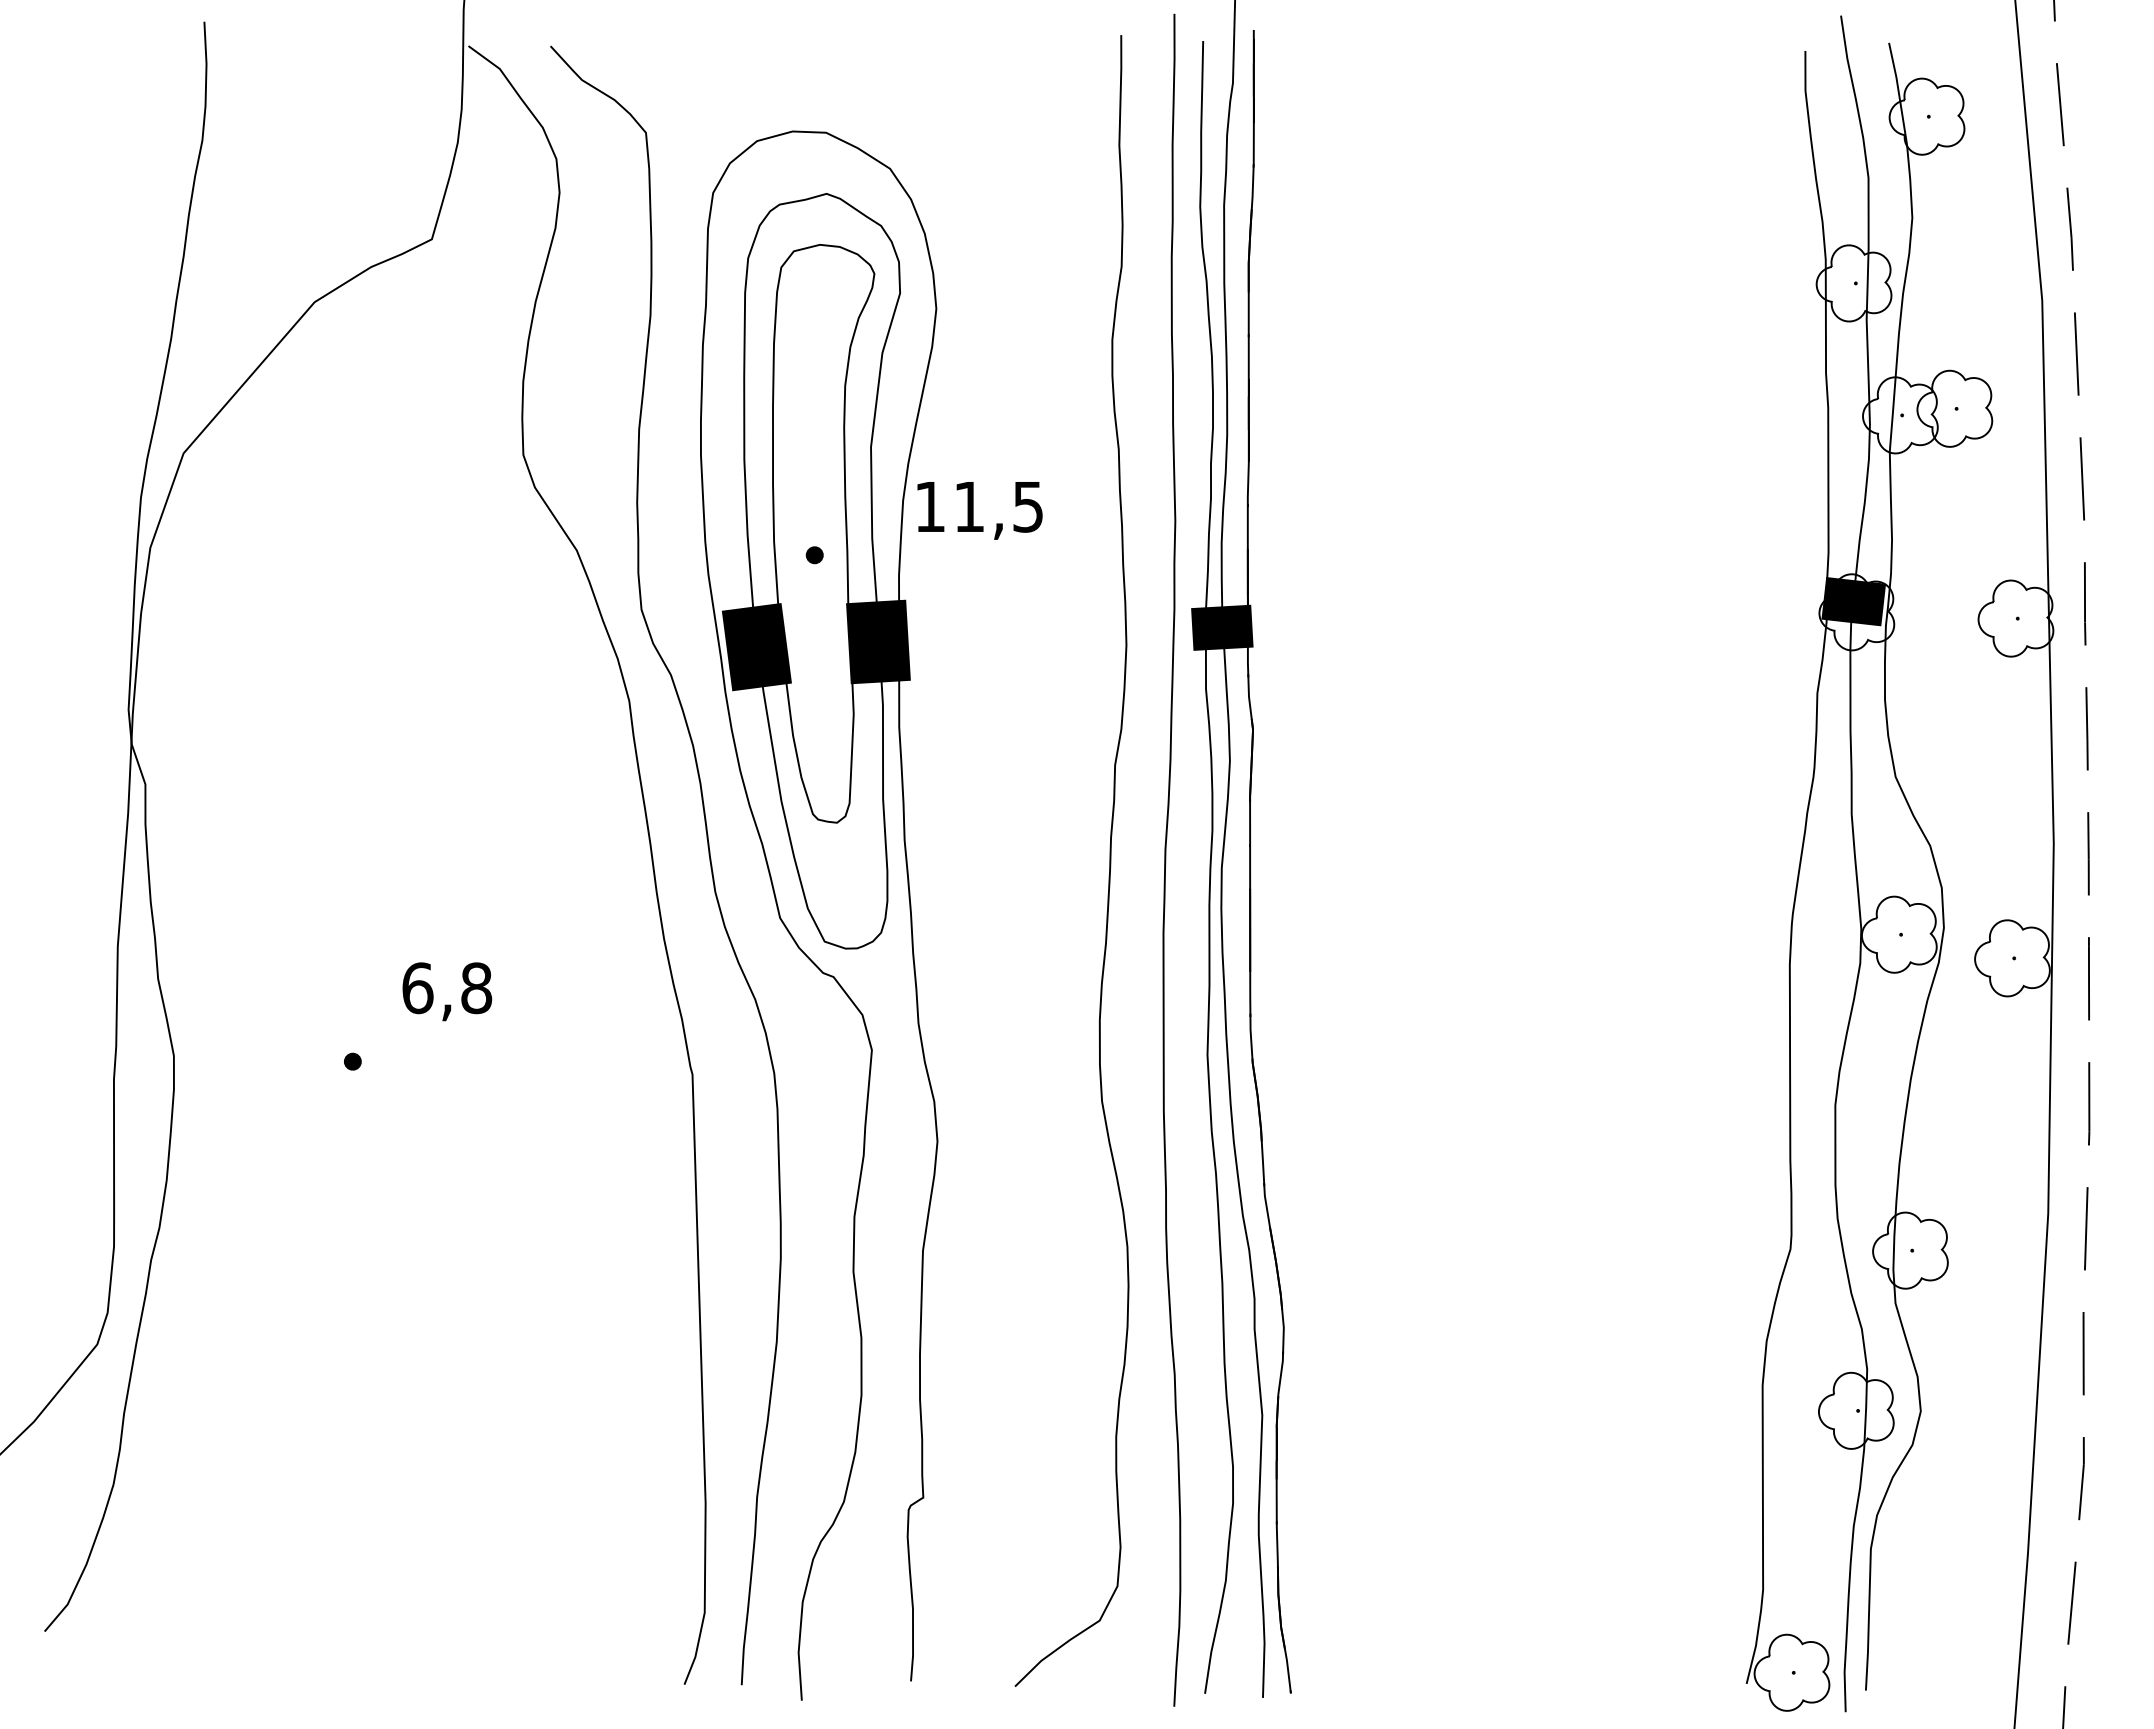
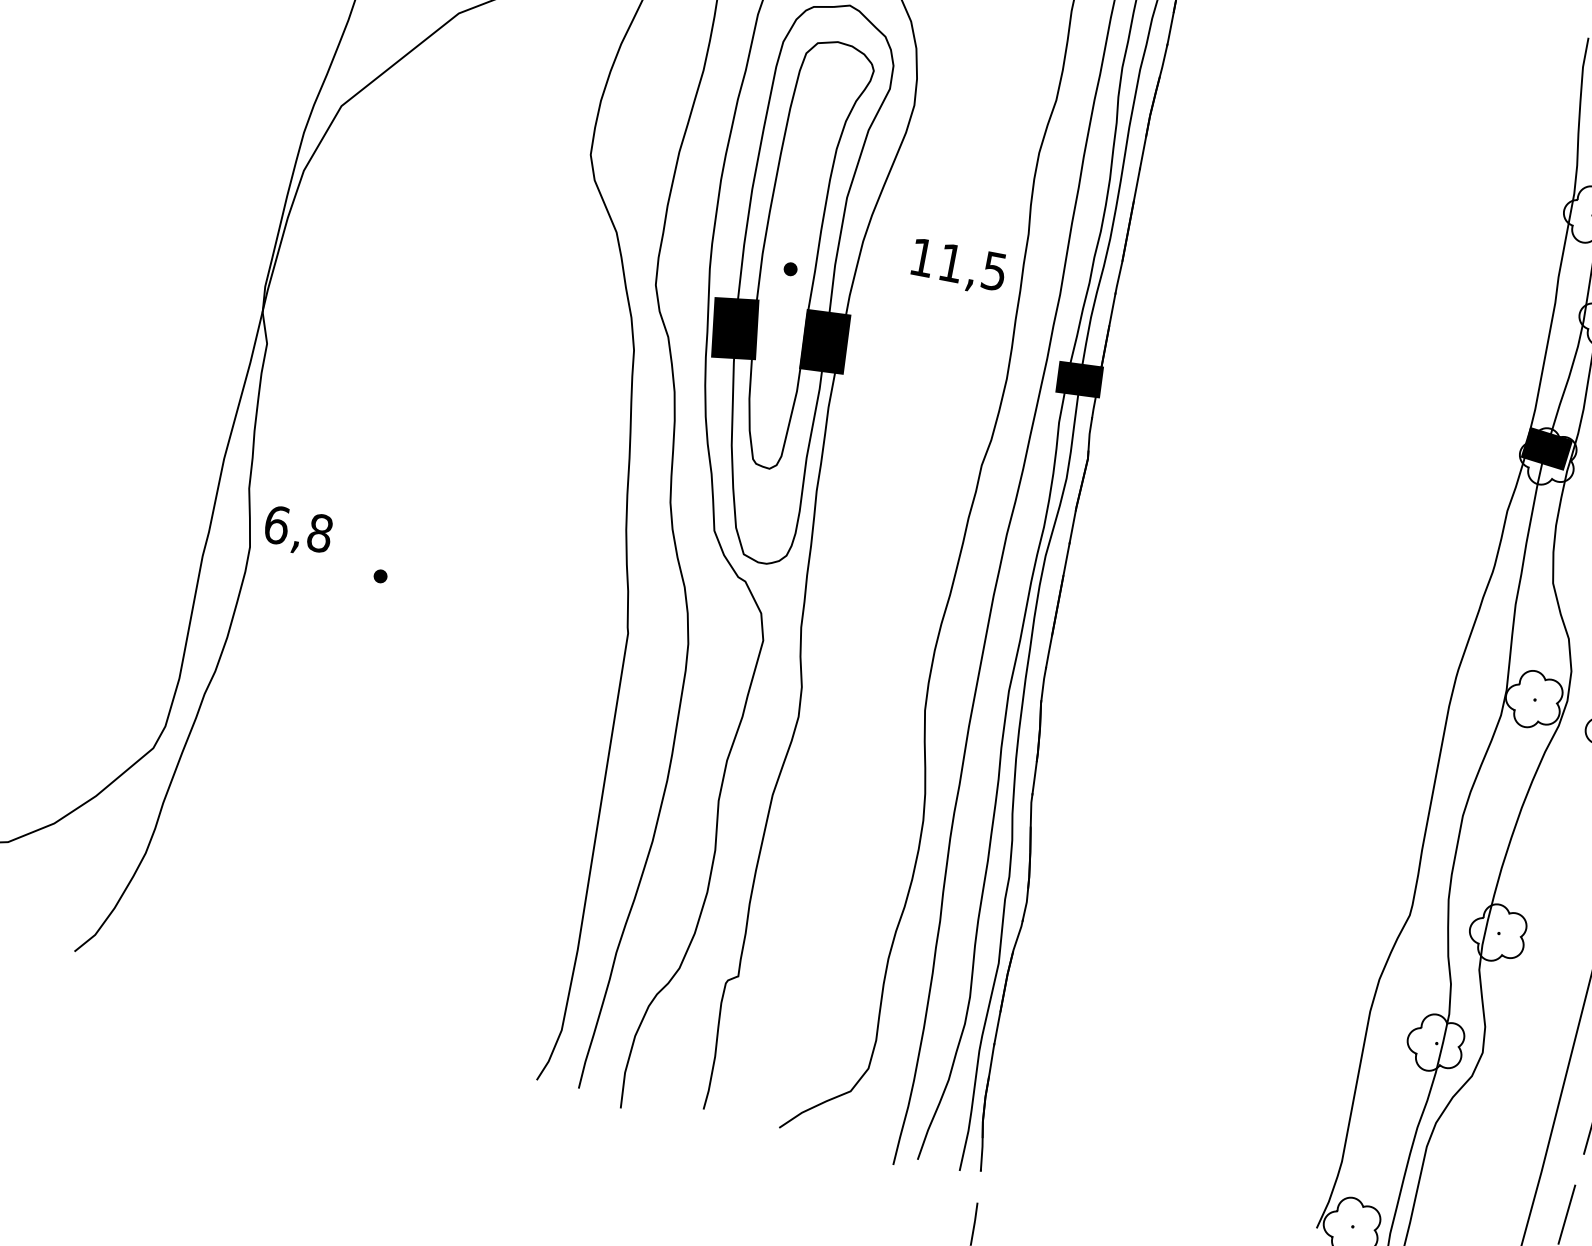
text: (979, 510) -> (958, 267), moved
text: (447, 991) -> (298, 531), moved

